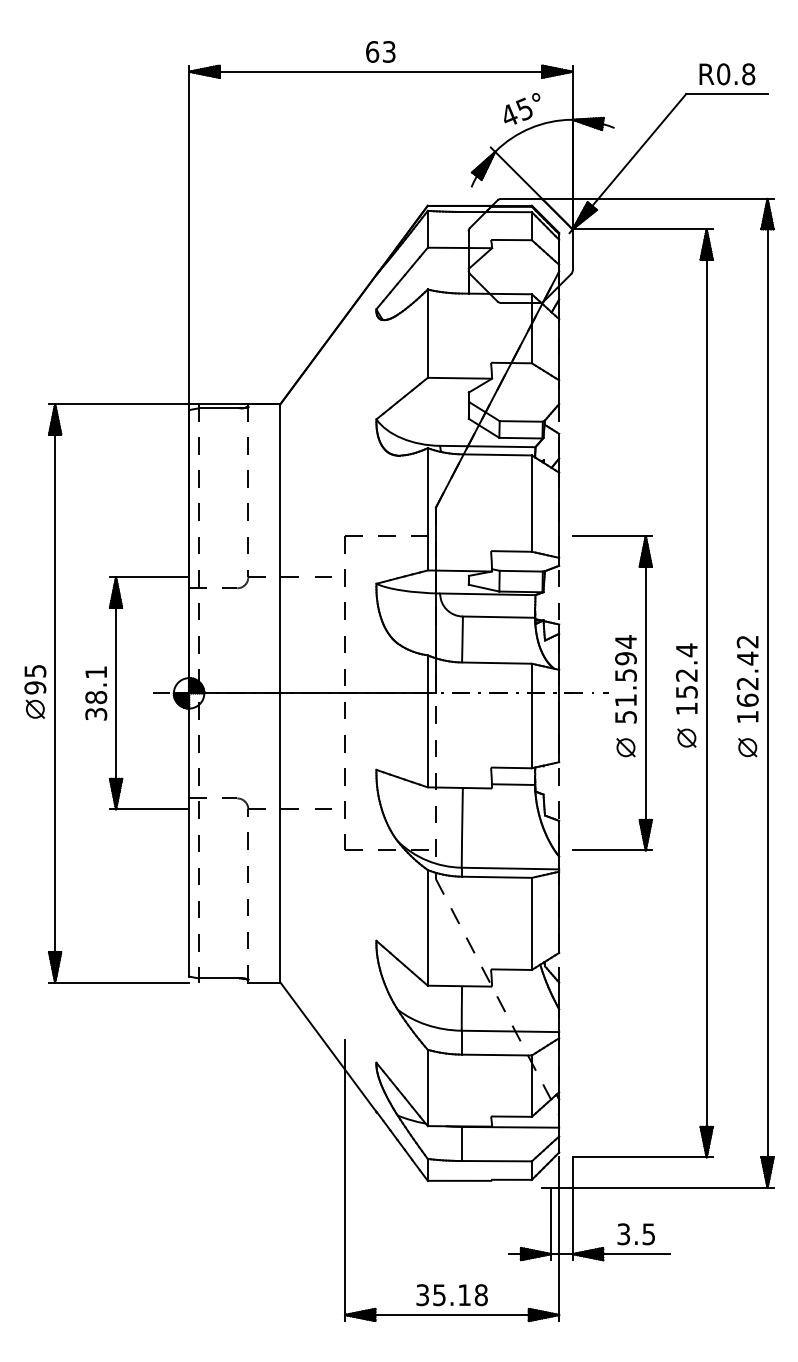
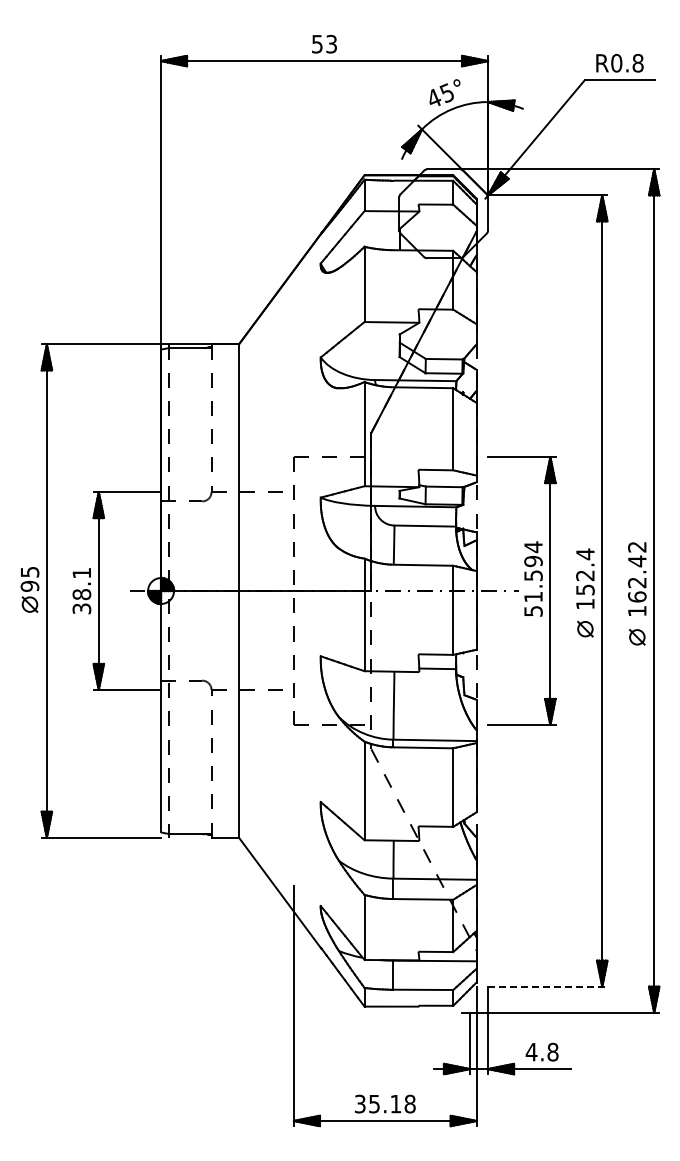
text: (372, 51) -> (317, 43), 63 -> 53
part: (625, 747) -> (533, 637), removed
line: (642, 1157) -> (547, 986), solid -> dashed
text: (635, 1233) -> (541, 1051), 3.5 -> 4.8

